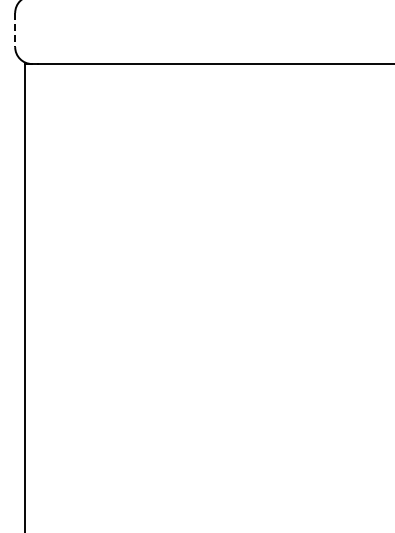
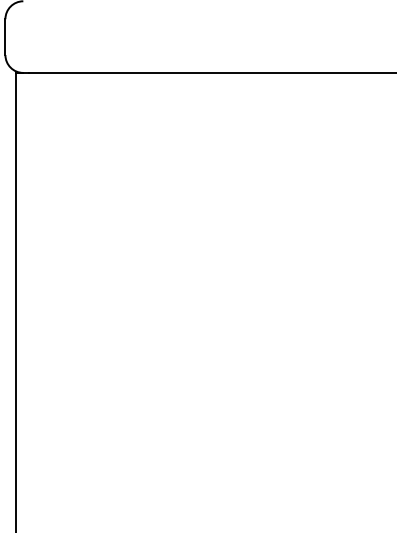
line: (15, 30) -> (5, 37), dashed -> solid

